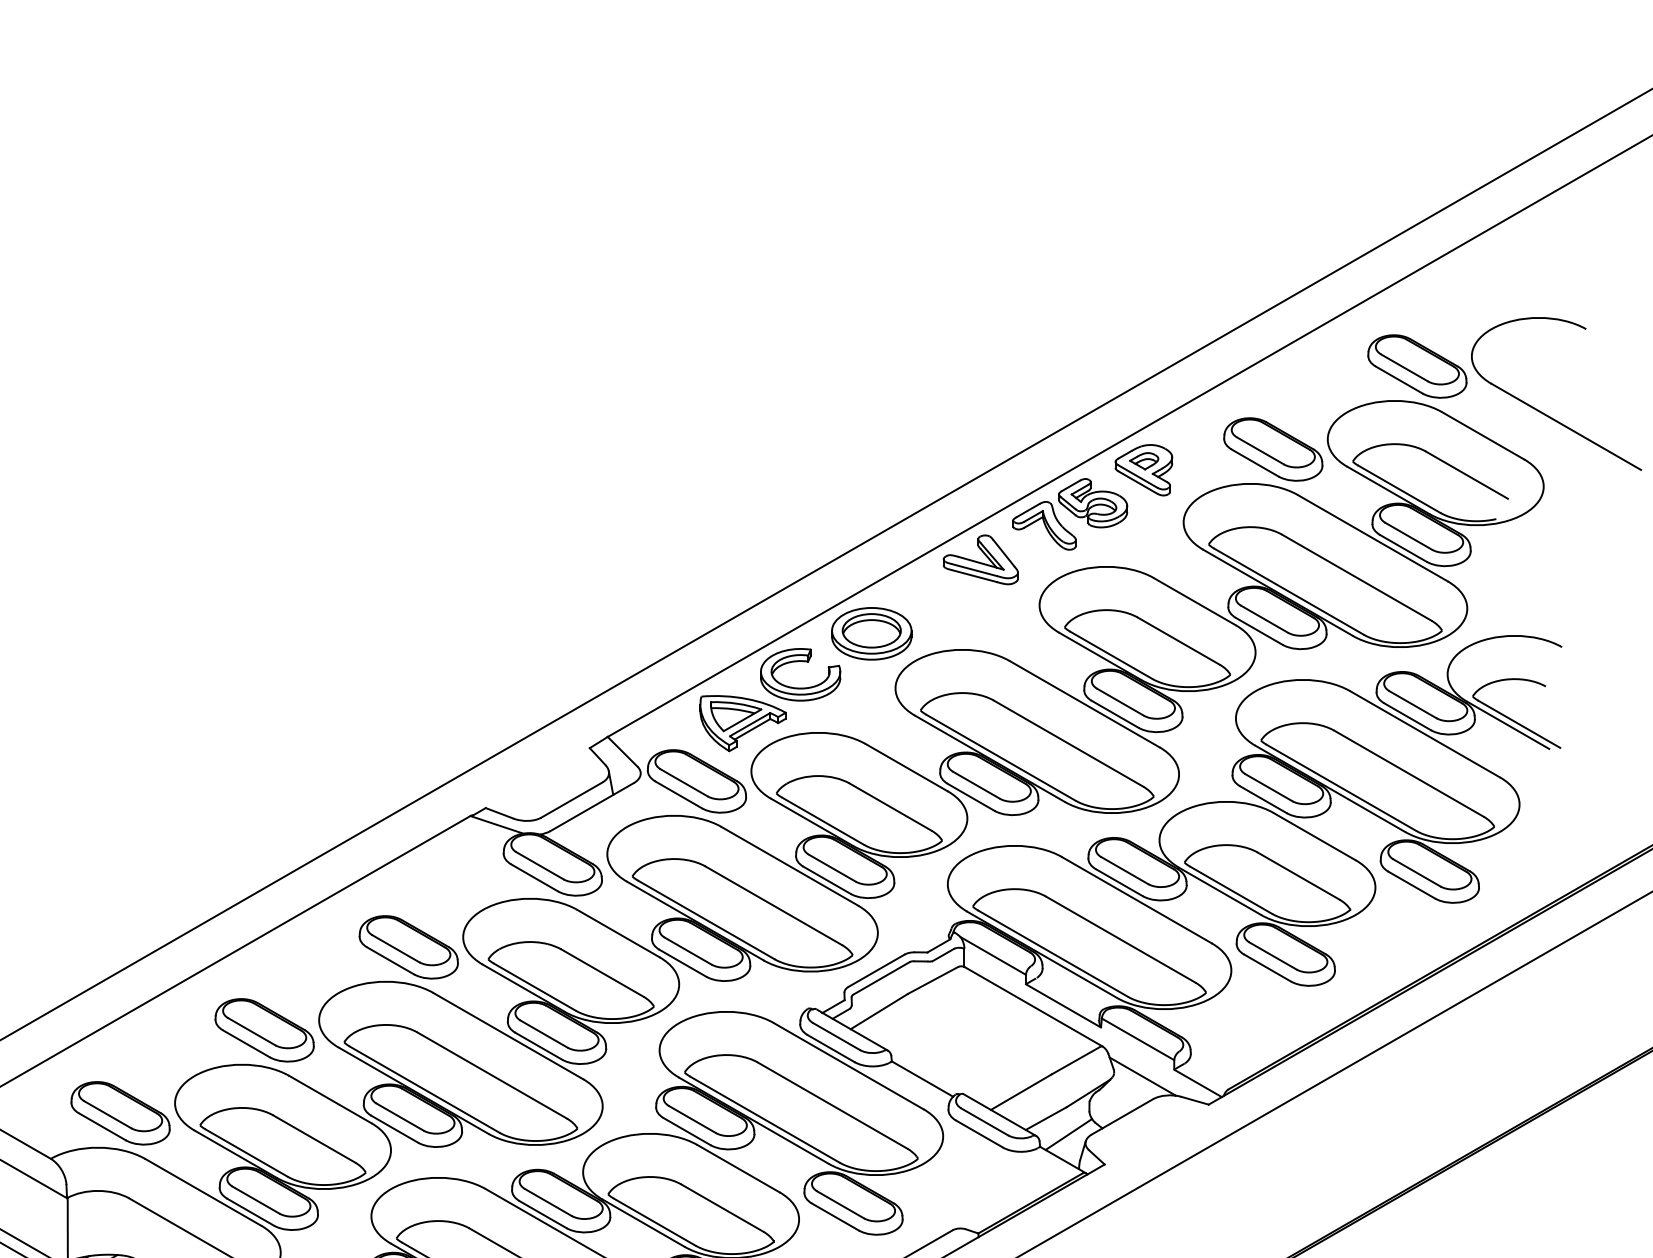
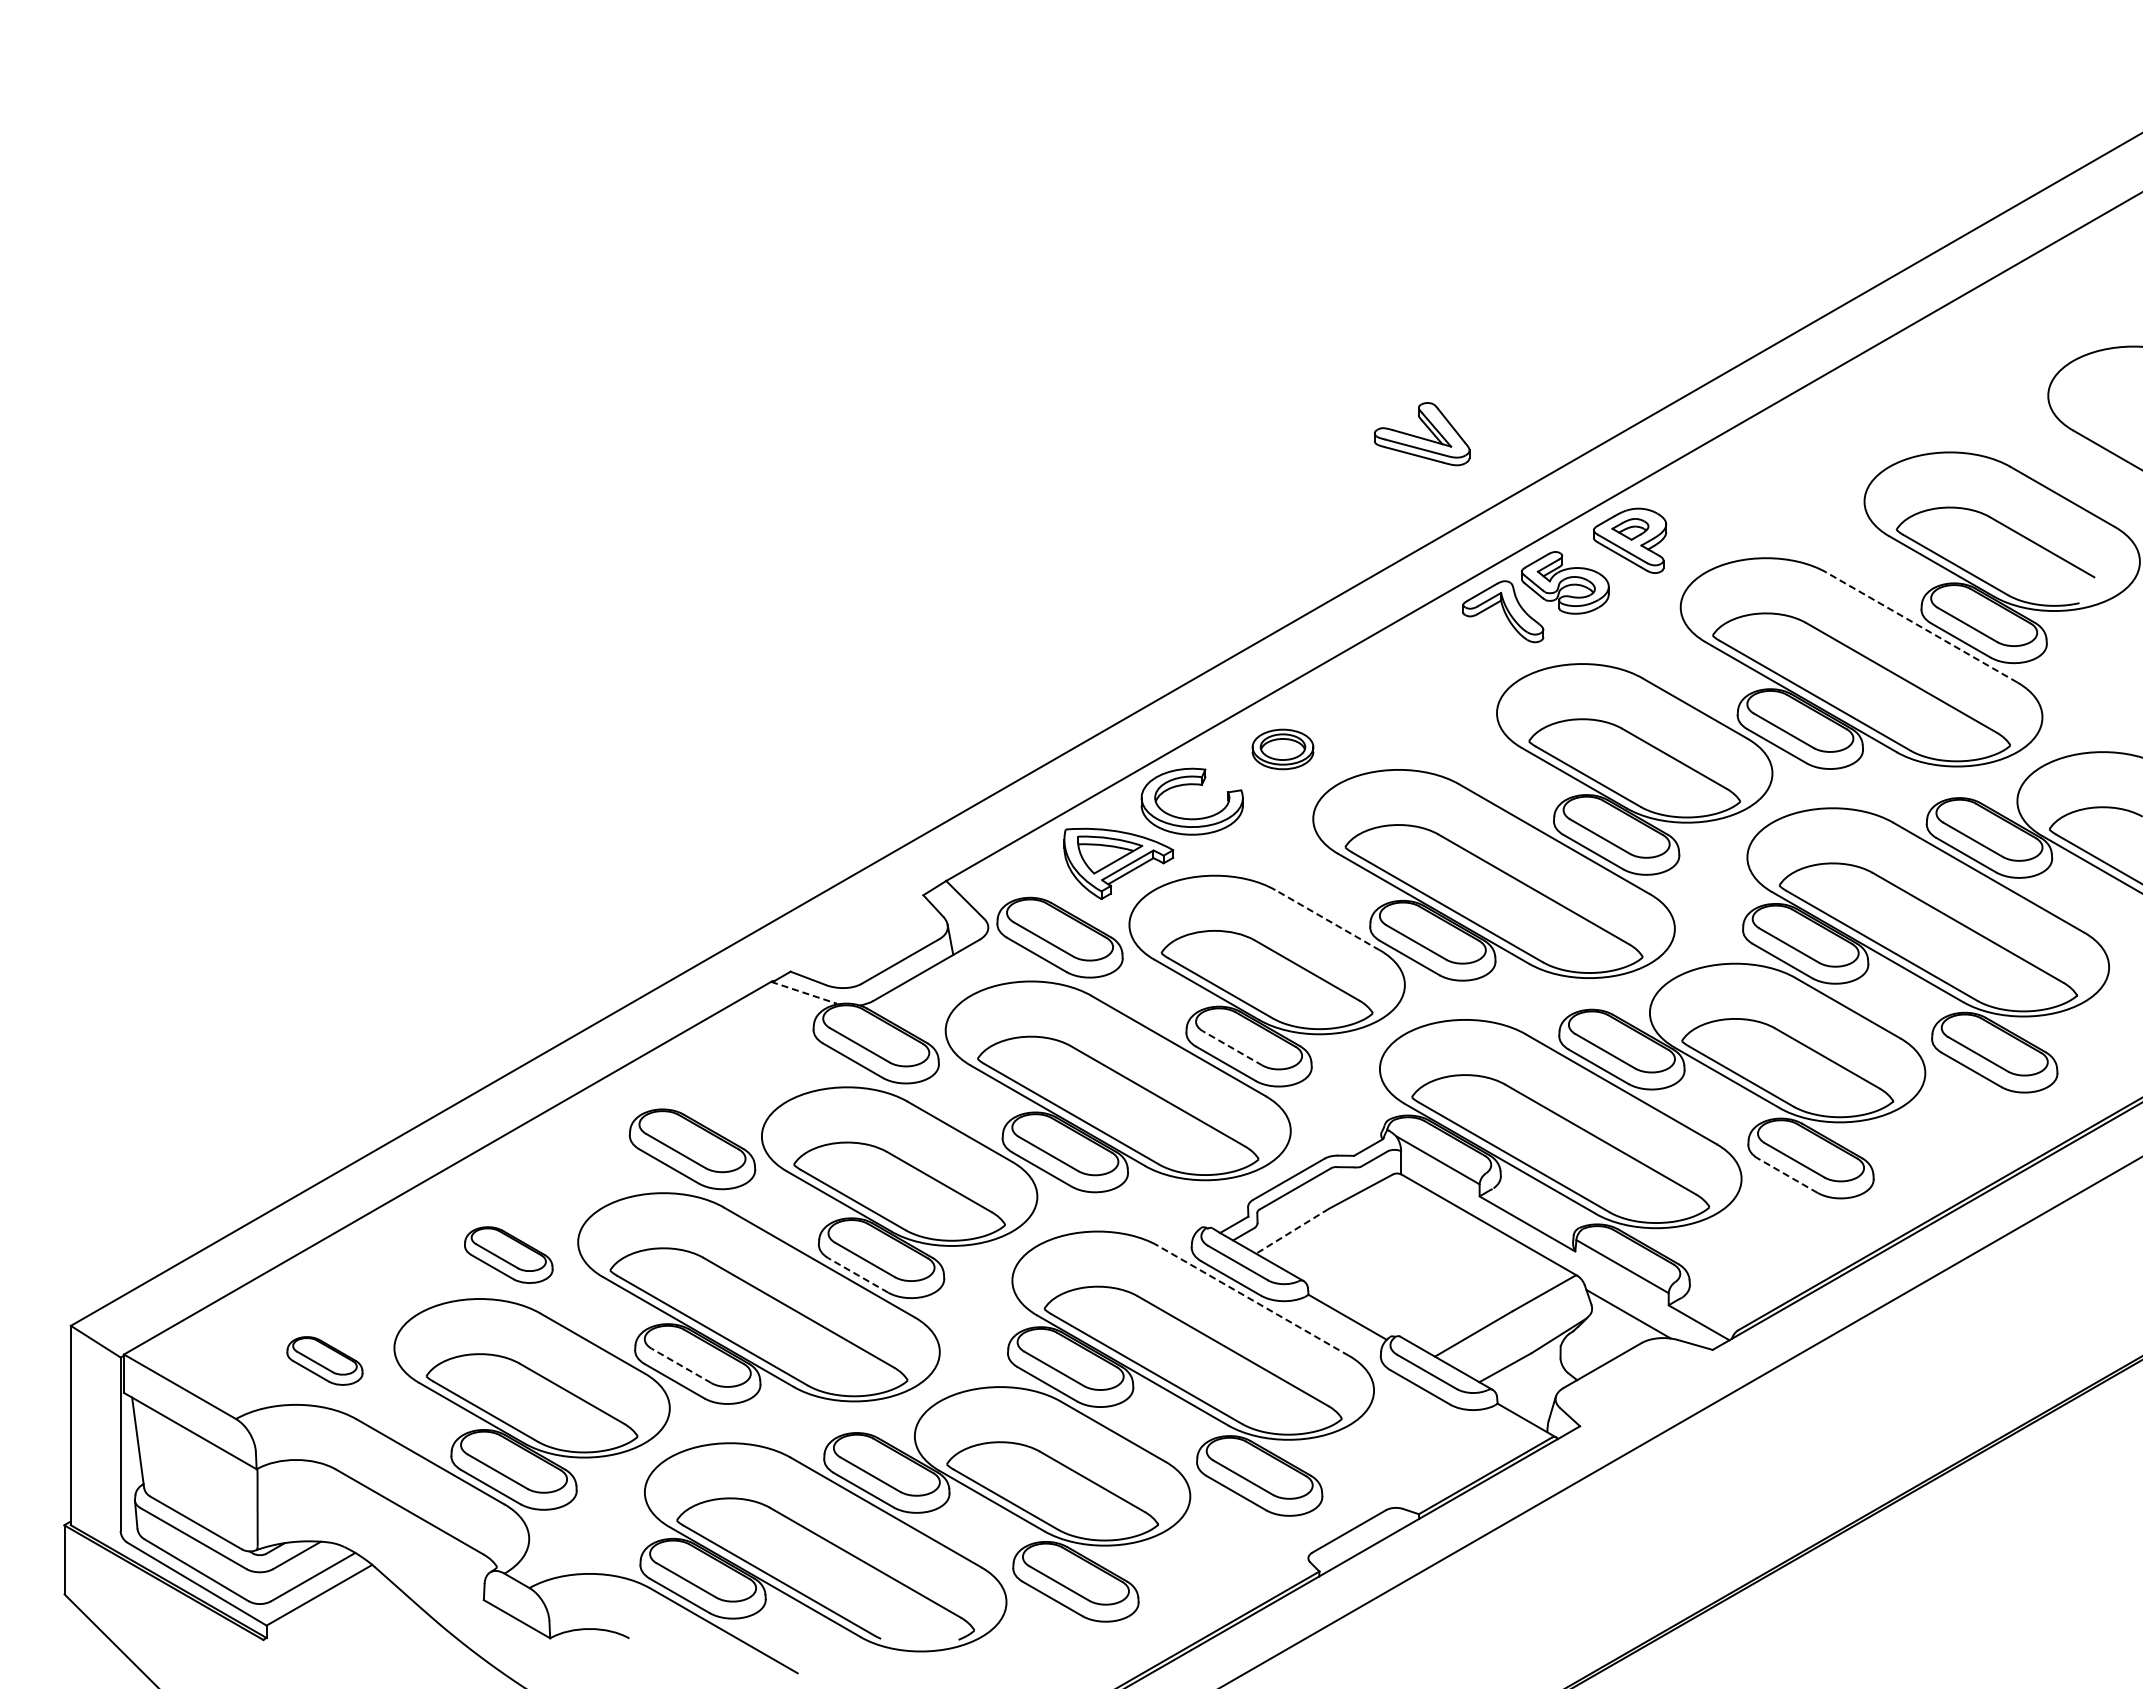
part: (1417, 366) -> (1978, 408), removed
part: (1272, 449) -> (1794, 514), removed
line: (1372, 538) -> (1921, 627), solid -> dashed
part: (981, 560) -> (1422, 434), moved
part: (871, 633) -> (1282, 749), size x0.6
line: (906, 767) -> (1327, 919), solid -> dashed
line: (496, 824) -> (804, 992), solid -> dashed
line: (832, 868) -> (1232, 1048), solid -> dashed
line: (1267, 967) -> (1787, 1175), solid -> dashed
line: (879, 1011) -> (1292, 1231), solid -> dashed
part: (264, 1029) -> (508, 1254), size x0.7
line: (538, 1046) -> (857, 1275), solid -> dashed
line: (848, 1065) -> (1253, 1300), solid -> dashed
part: (120, 1112) -> (324, 1360), size x0.6
line: (400, 1116) -> (681, 1365), solid -> dashed
line: (1068, 1134) -> (1533, 1387), removed

